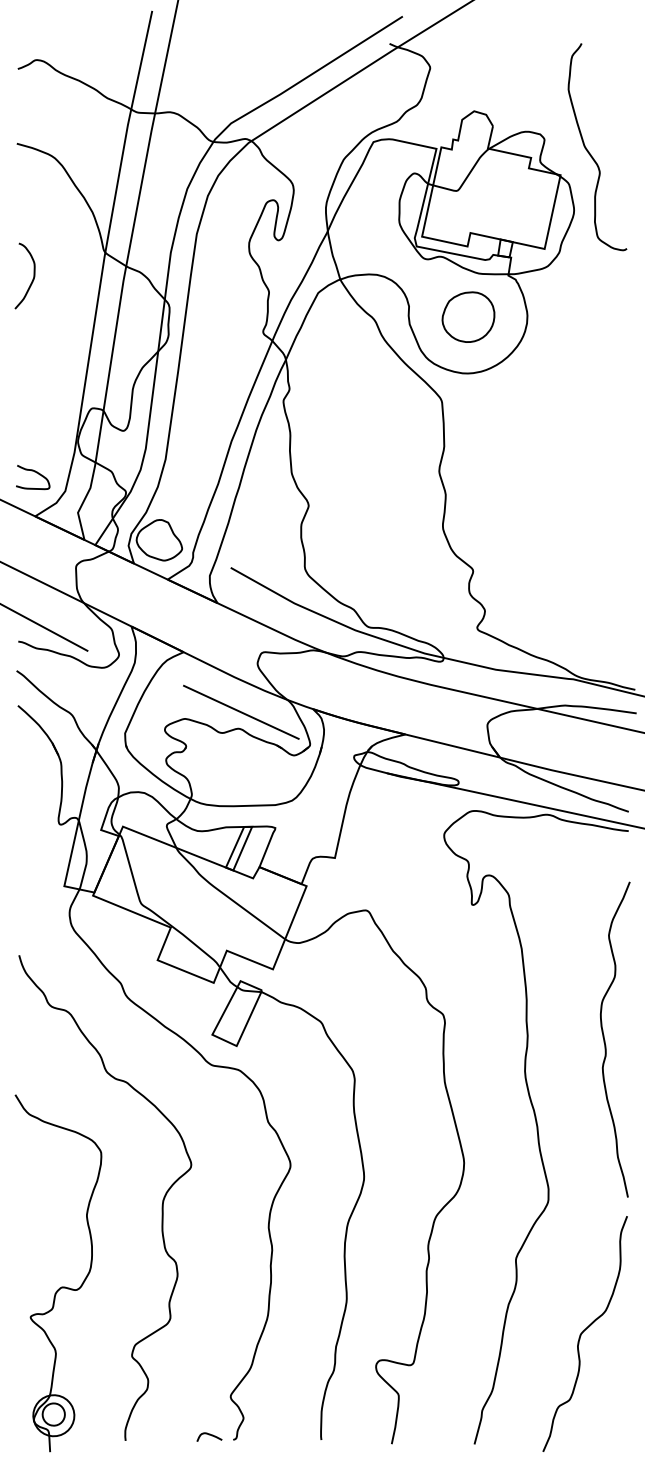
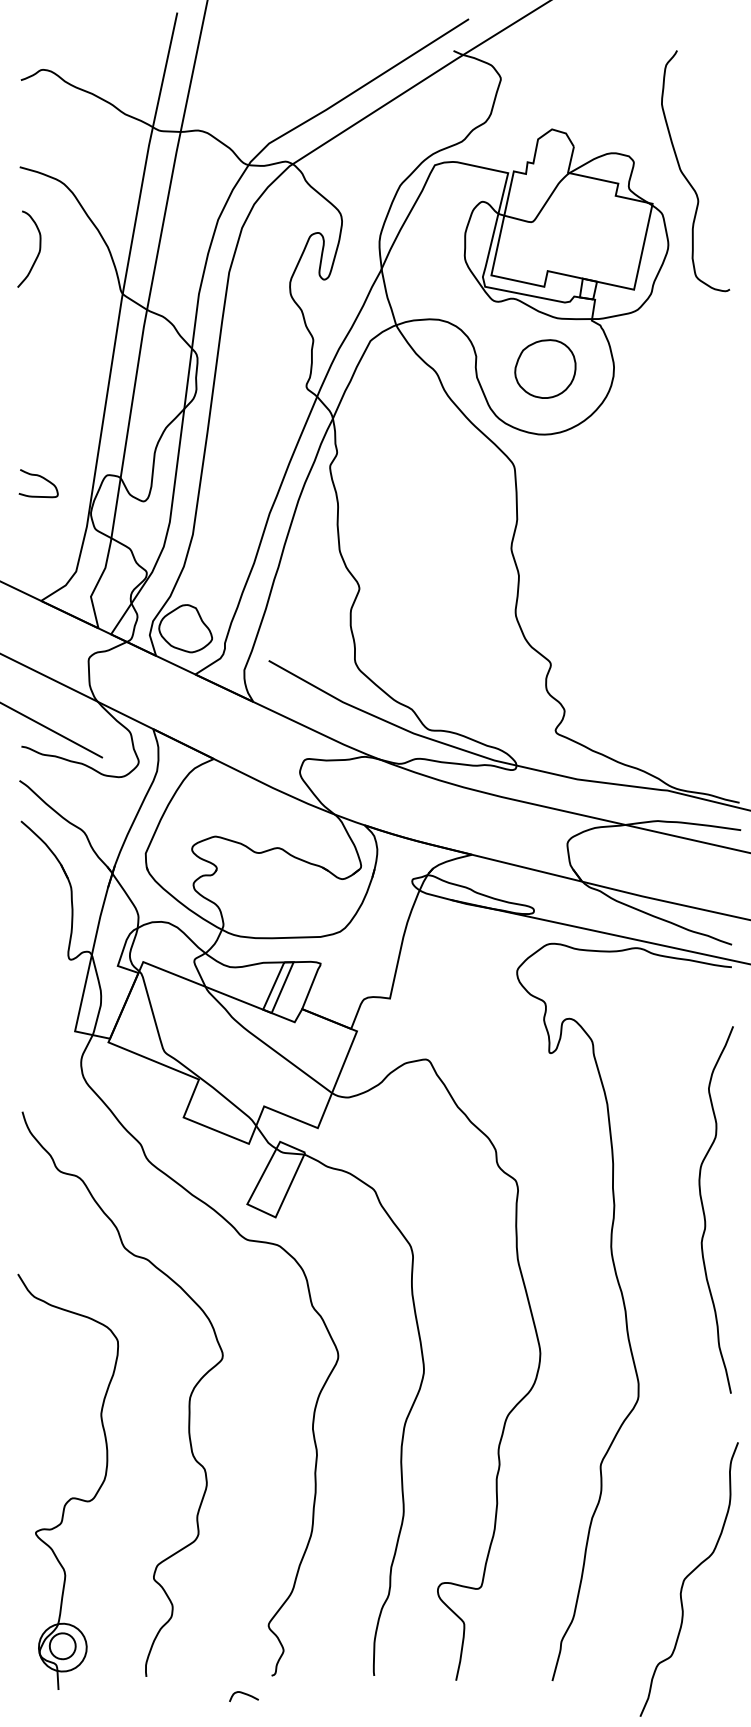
curve: (32, 278) -> (38, 251), moved
curve: (34, 472) -> (40, 477), moved
line: (240, 711) -> (280, 828), removed
curve: (583, 1332) -> (687, 1577), moved
curve: (209, 1435) -> (243, 1694), moved

